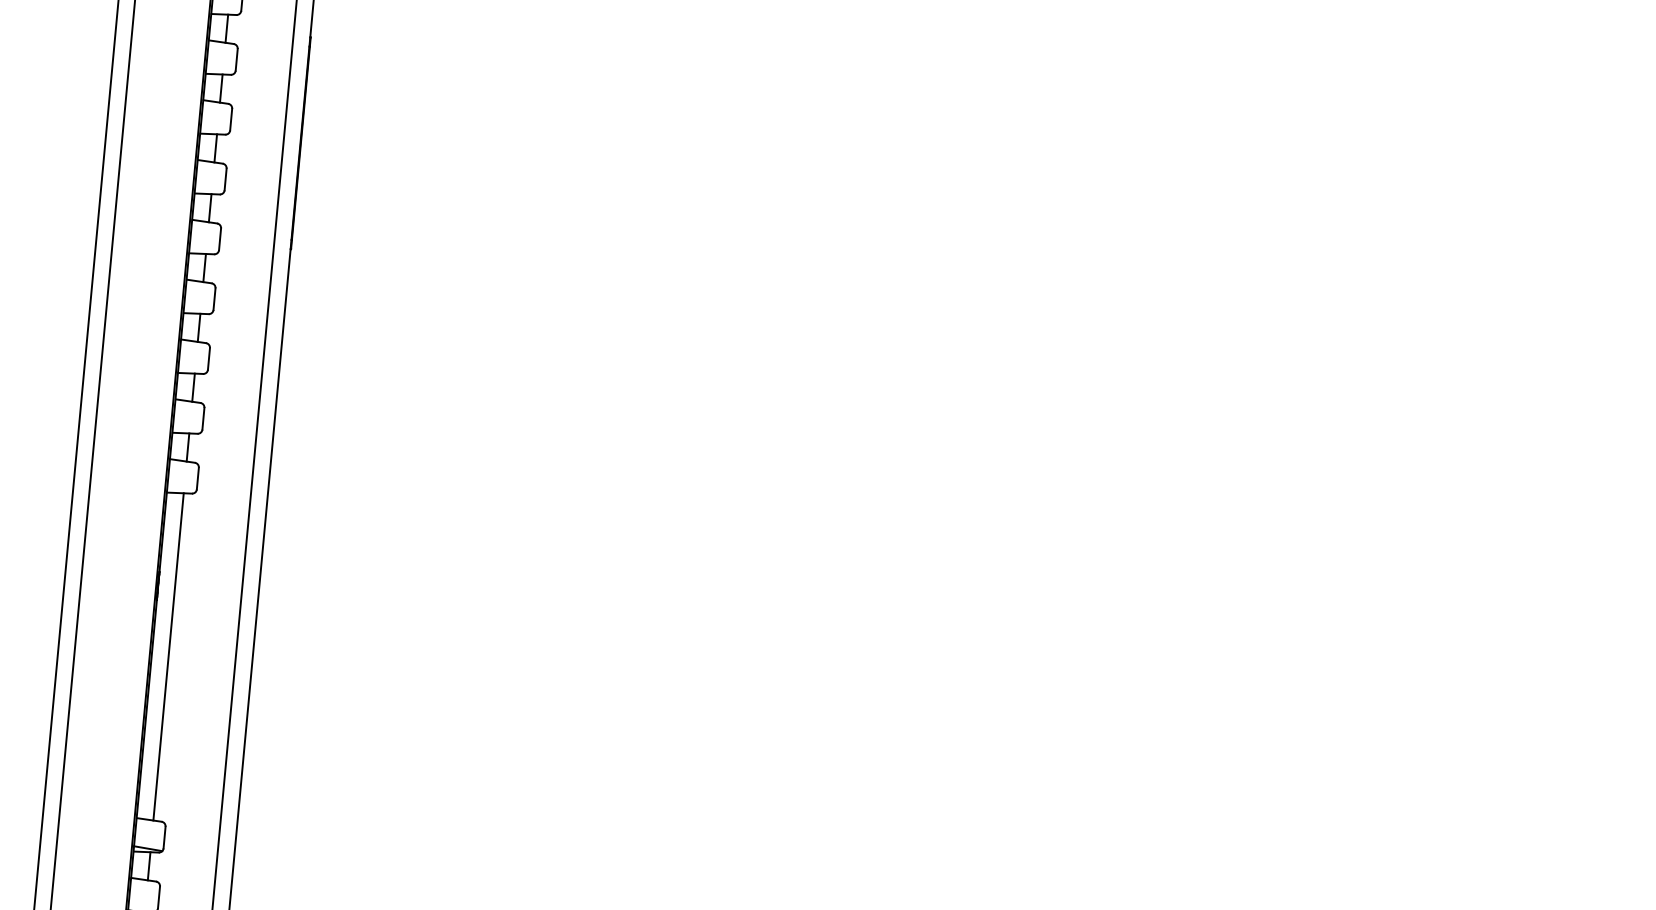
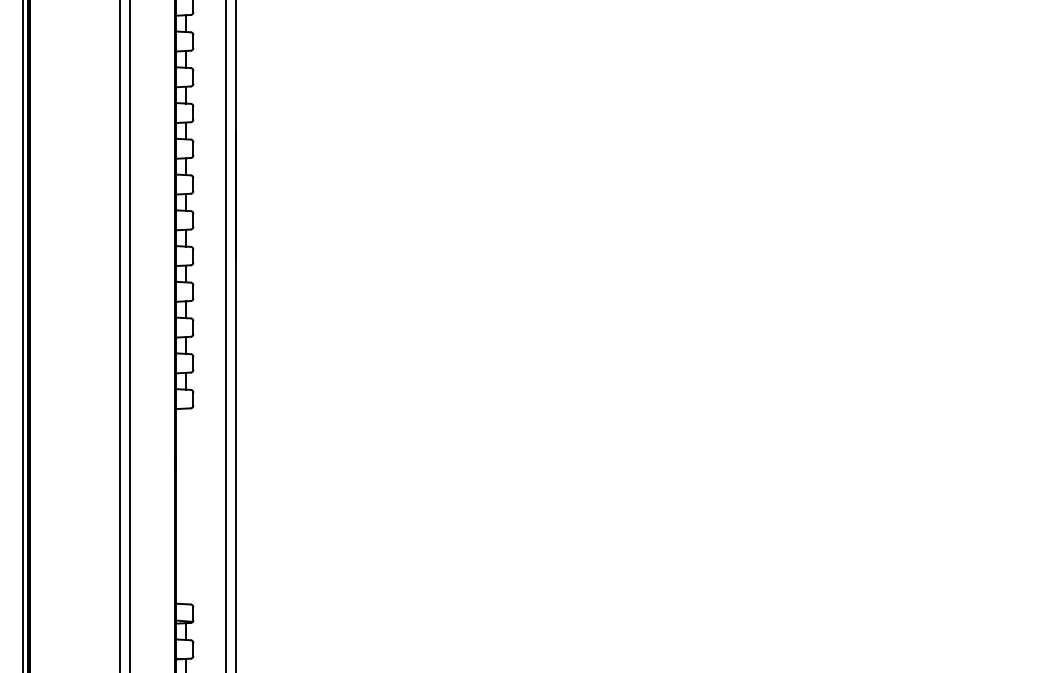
line: (167, 656) -> (185, 506), removed

